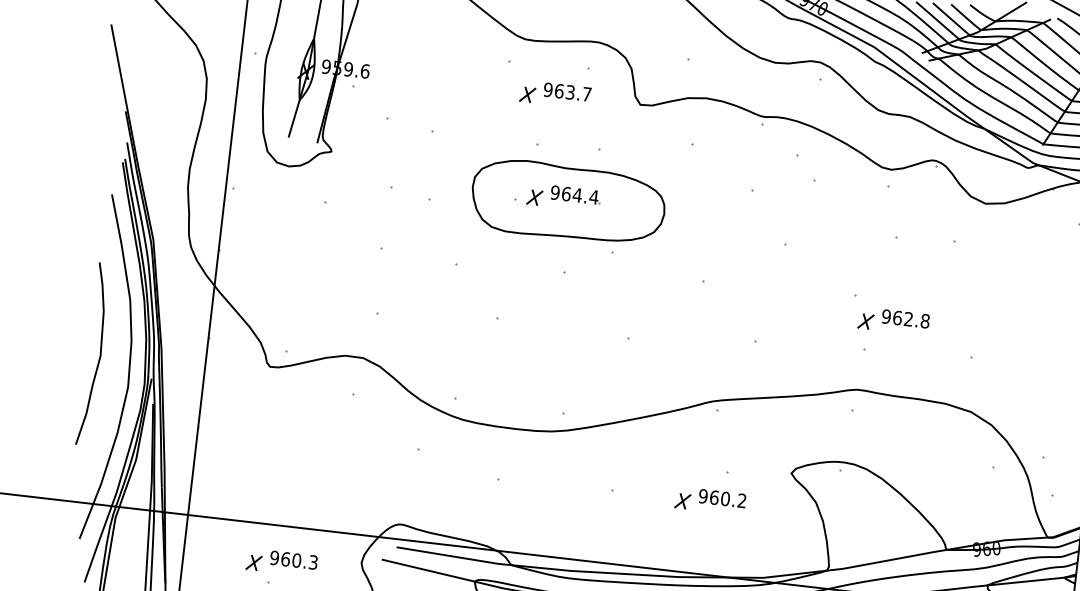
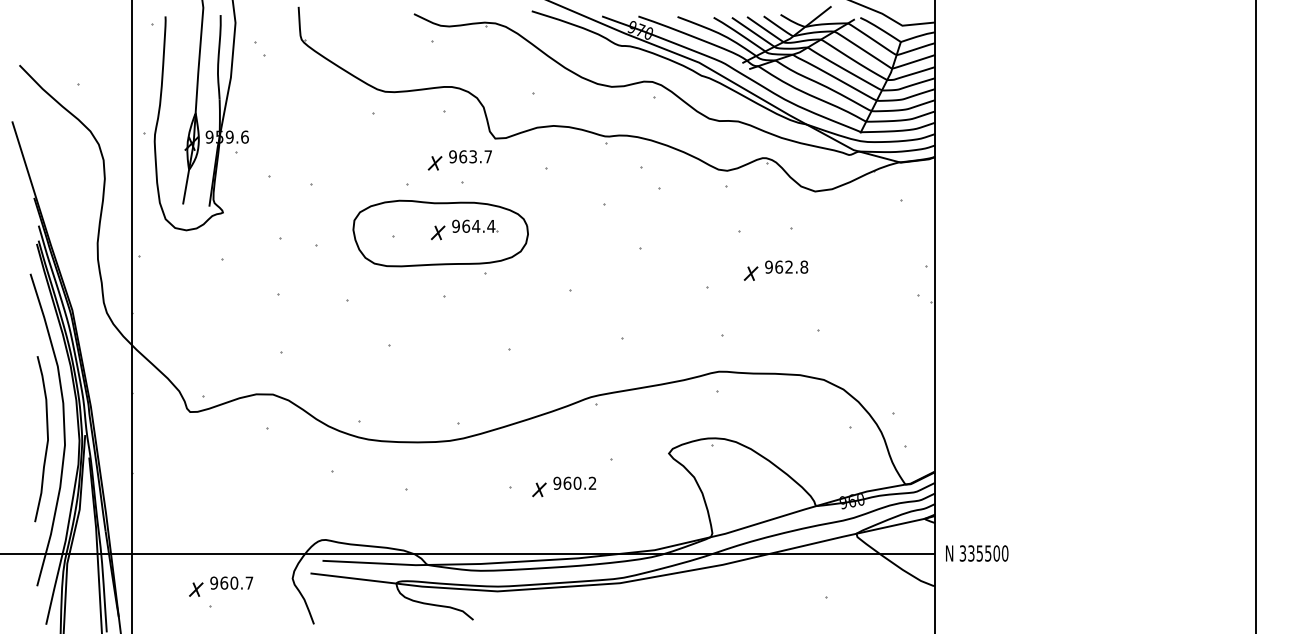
part: (554, 94) -> (459, 160), moved
part: (564, 197) -> (464, 229), moved
part: (893, 321) -> (775, 270), moved
curve: (98, 358) -> (46, 442), moved
part: (710, 500) -> (564, 486), moved
text: (313, 561) -> (249, 582), 960.3 -> 960.7

